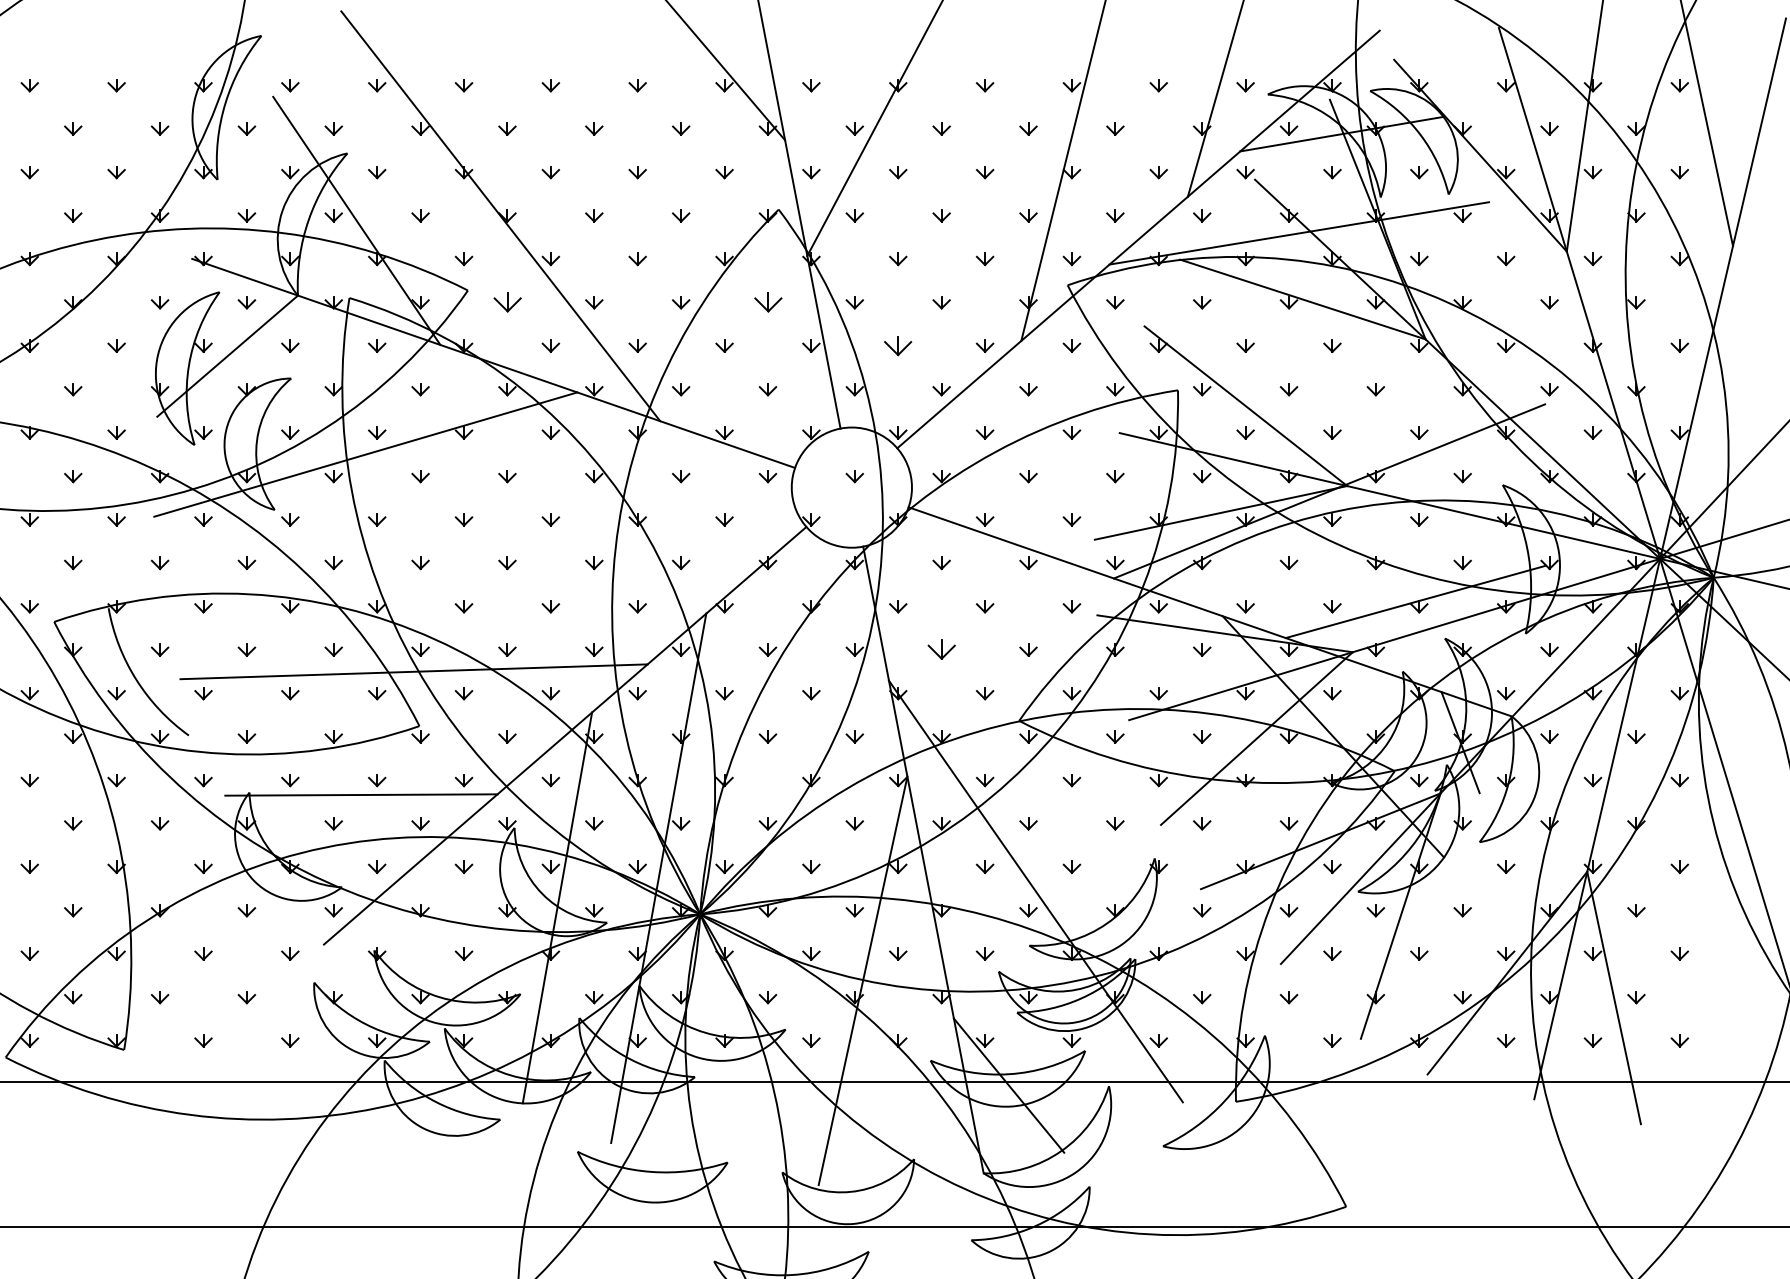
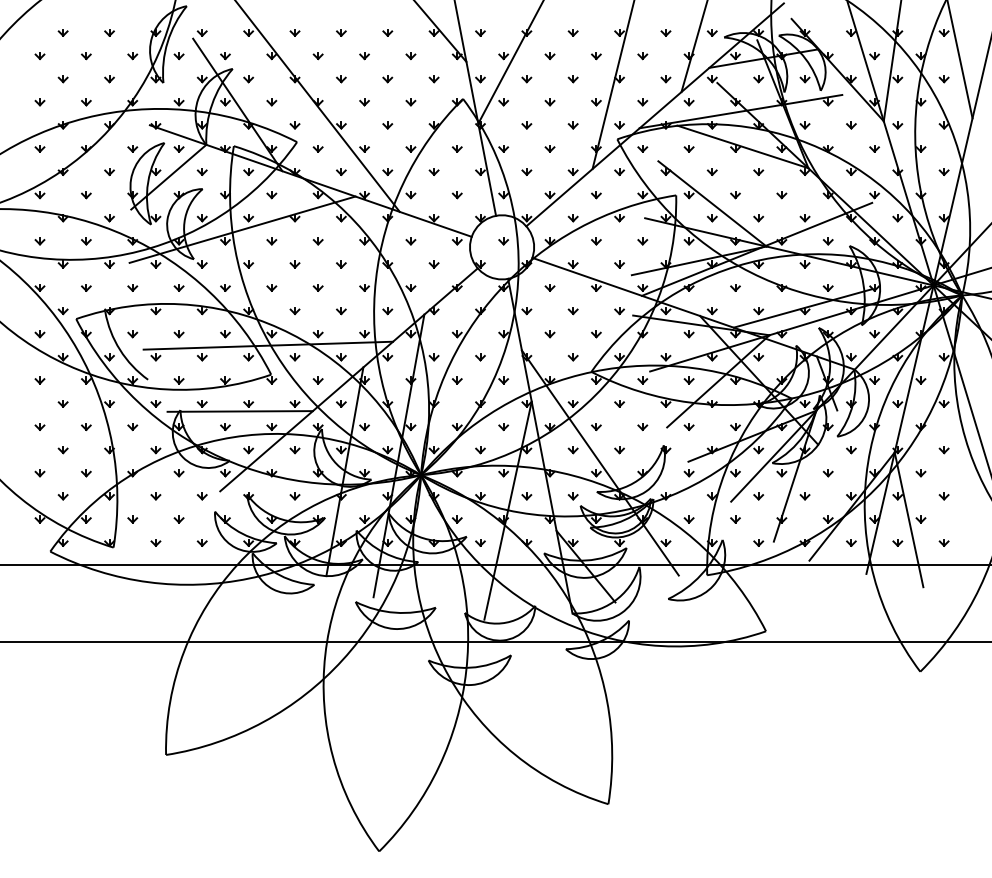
part: (506, 302) -> (317, 148), size x0.62
part: (766, 302) -> (456, 148), size x0.62
part: (897, 345) -> (526, 171), size x0.62
part: (940, 650) -> (549, 334), size x0.62

